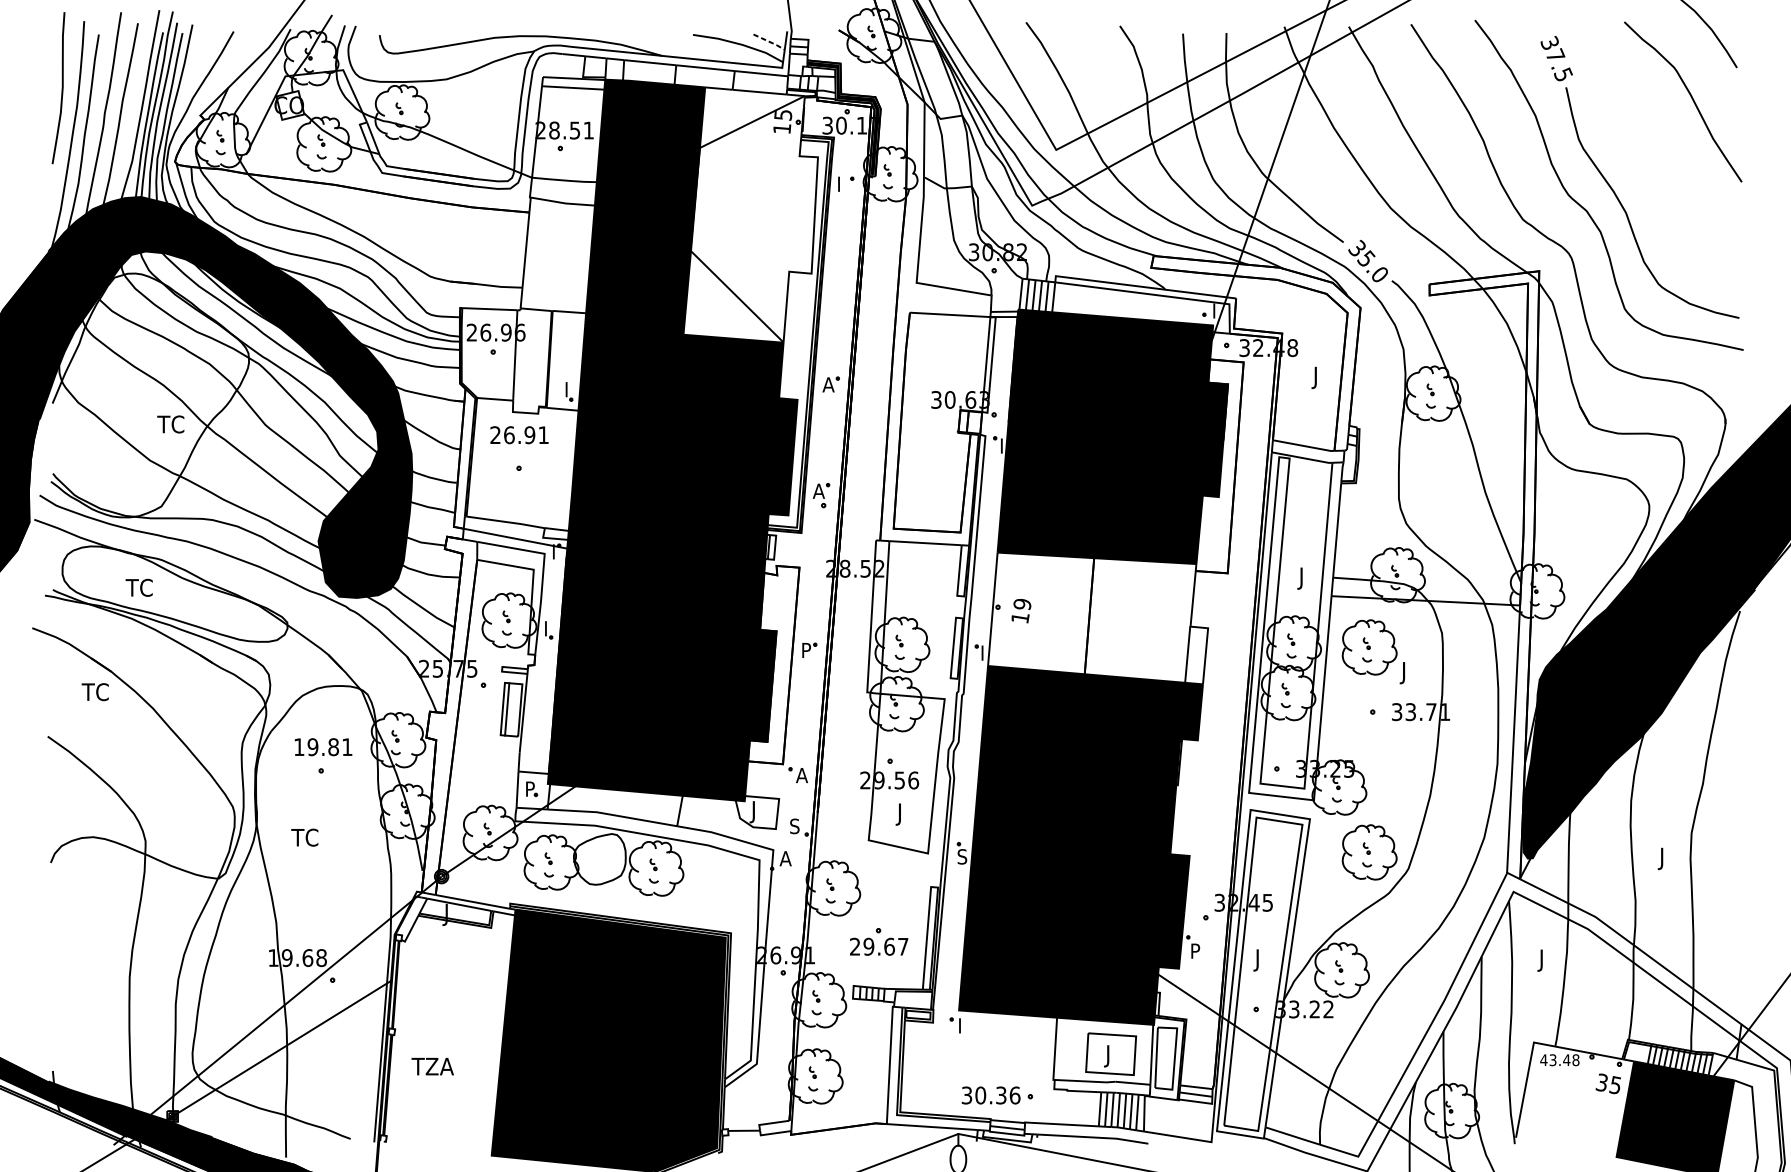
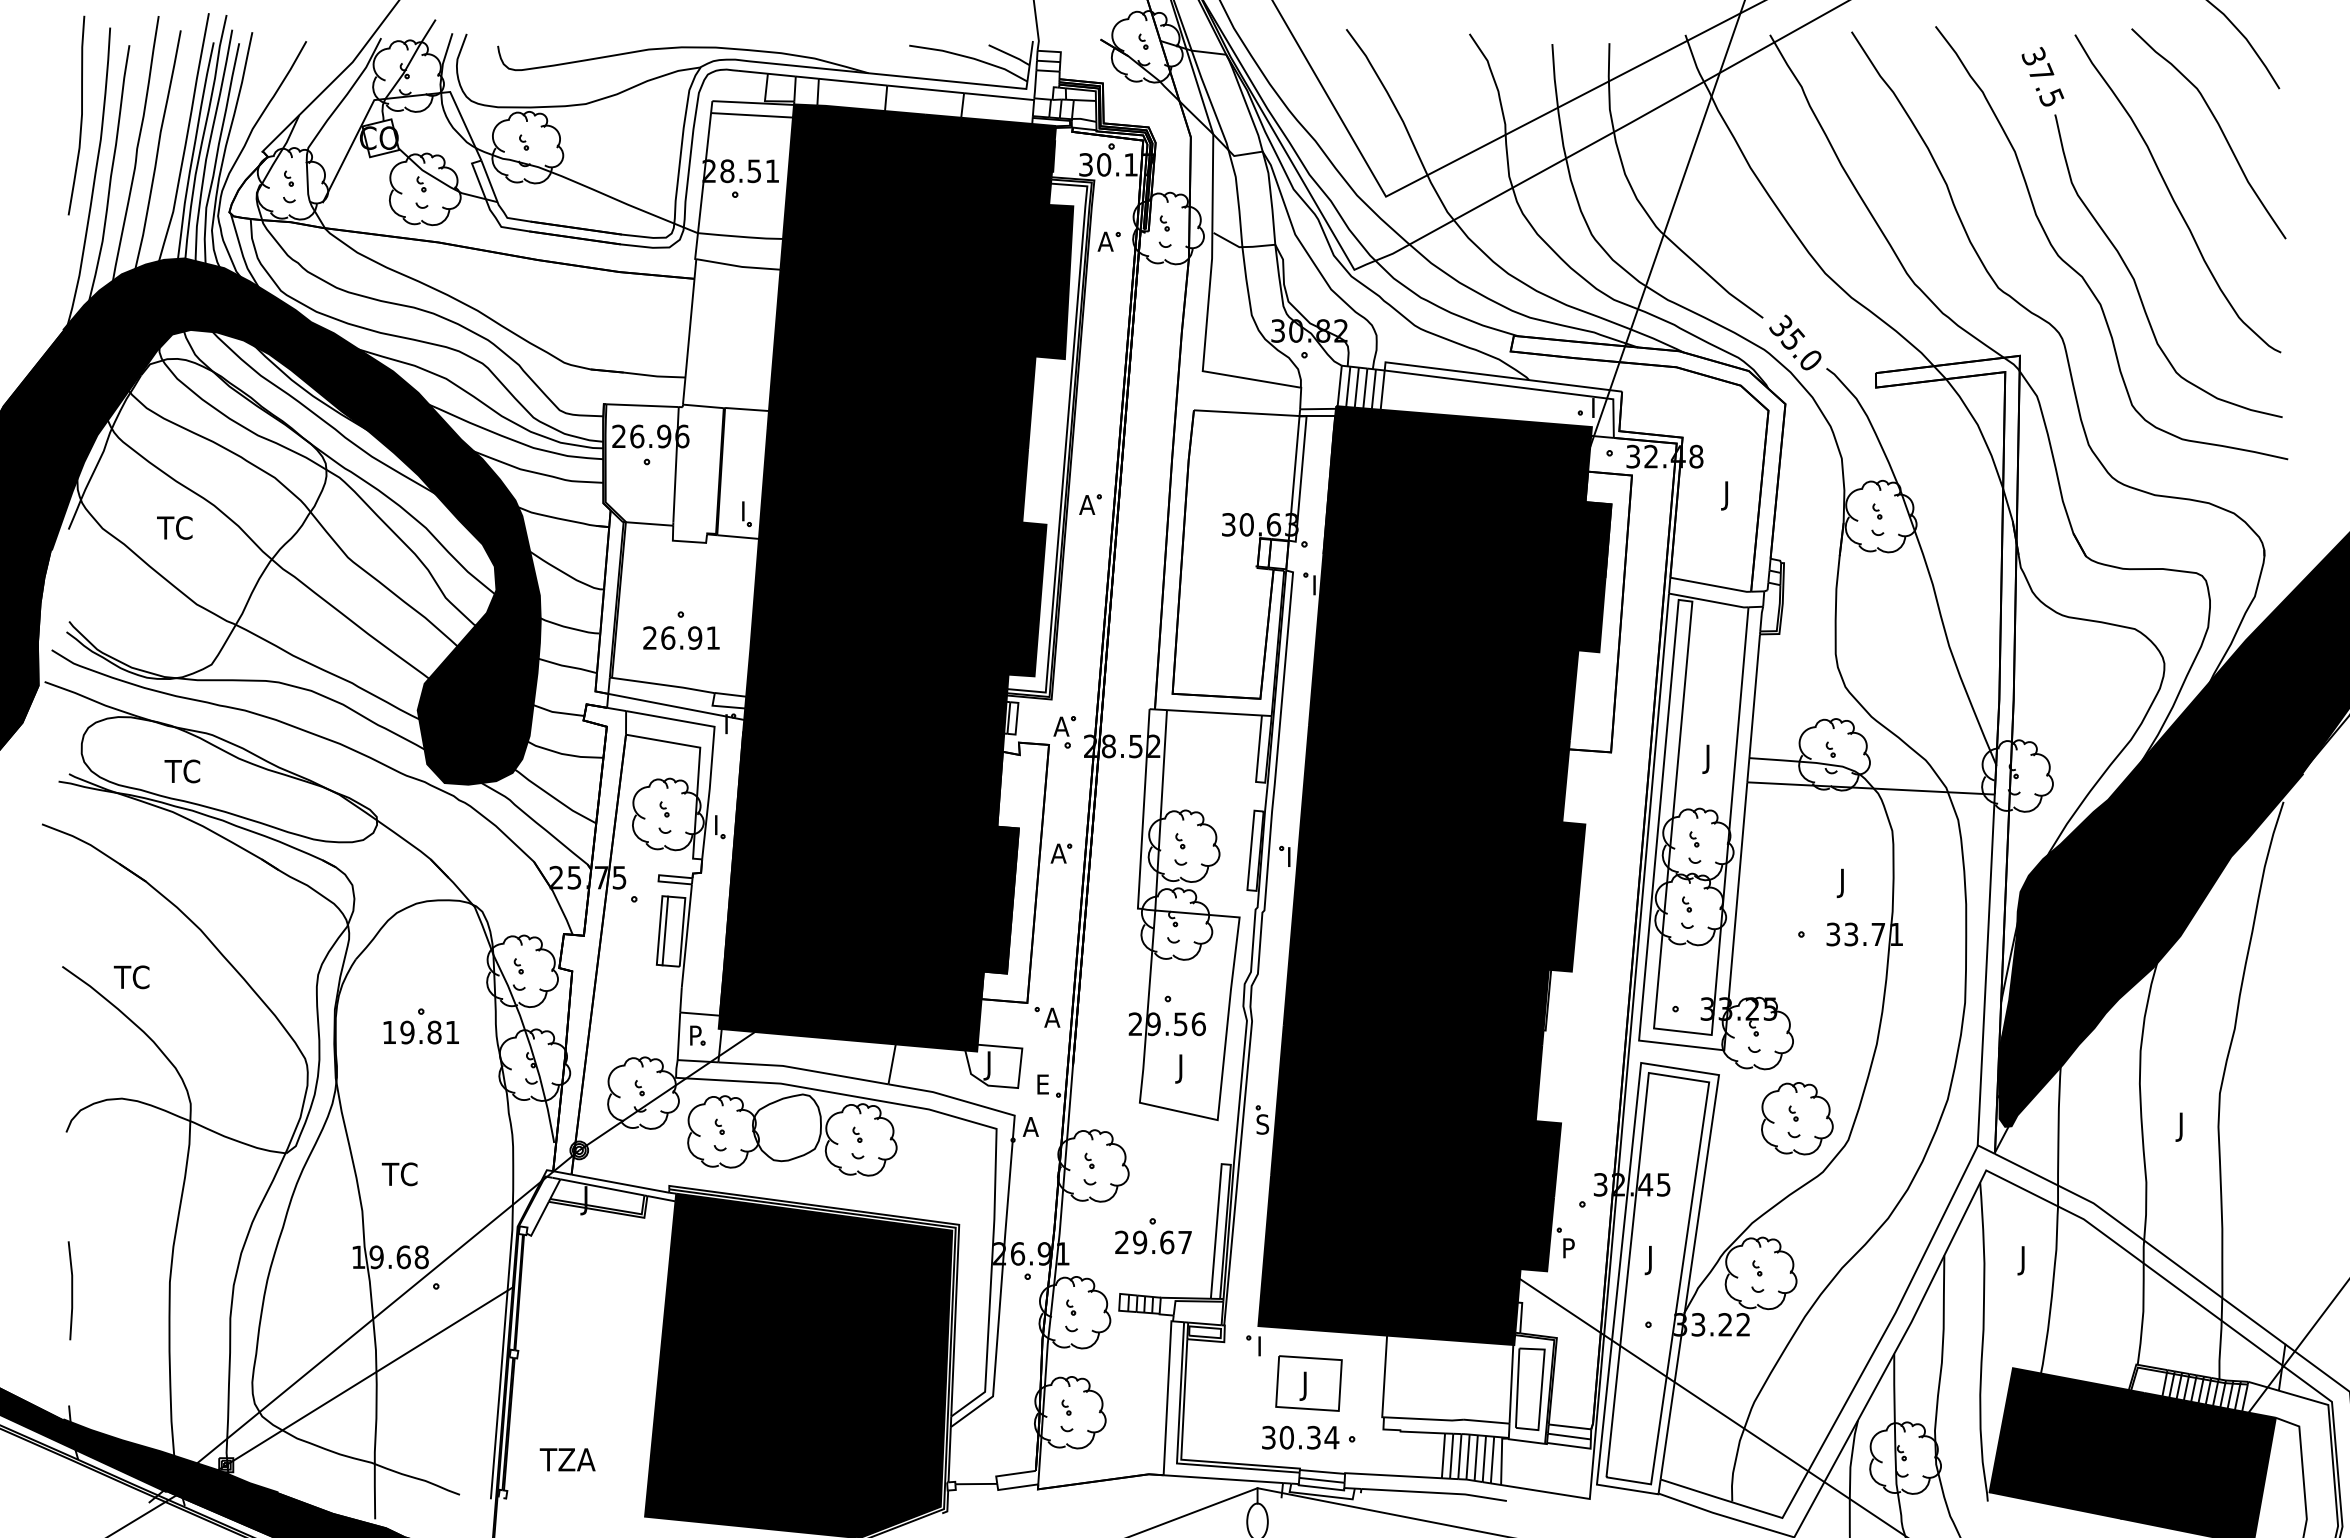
line: (770, 42) -> (1010, 55), dashed -> solid
curve: (1655, 149) -> (2172, 195), added
text: (842, 184) -> (1105, 241), I -> A
fill: (750, 214) -> (984, 281), added
text: (170, 424) -> (174, 527), moved
text: (519, 434) -> (681, 637), moved
part: (821, 495) -> (1064, 732), moved
fill: (1097, 618) -> (1440, 811), added
part: (1369, 647) -> (1797, 849), removed
text: (806, 650) -> (1058, 853), P -> A
text: (95, 692) -> (131, 977), moved
text: (322, 747) -> (420, 1032), moved
text: (794, 826) -> (1042, 1084), S -> E
text: (304, 837) -> (399, 1174), moved
line: (54, 983) -> (71, 1290), added
part: (1110, 1054) -> (1308, 1383), moved
text: (432, 1066) -> (567, 1459), moved
text: (1014, 1095) -> (1331, 1437), 30.36 -> 30.34
fill: (1574, 1099) -> (2066, 1443), added

